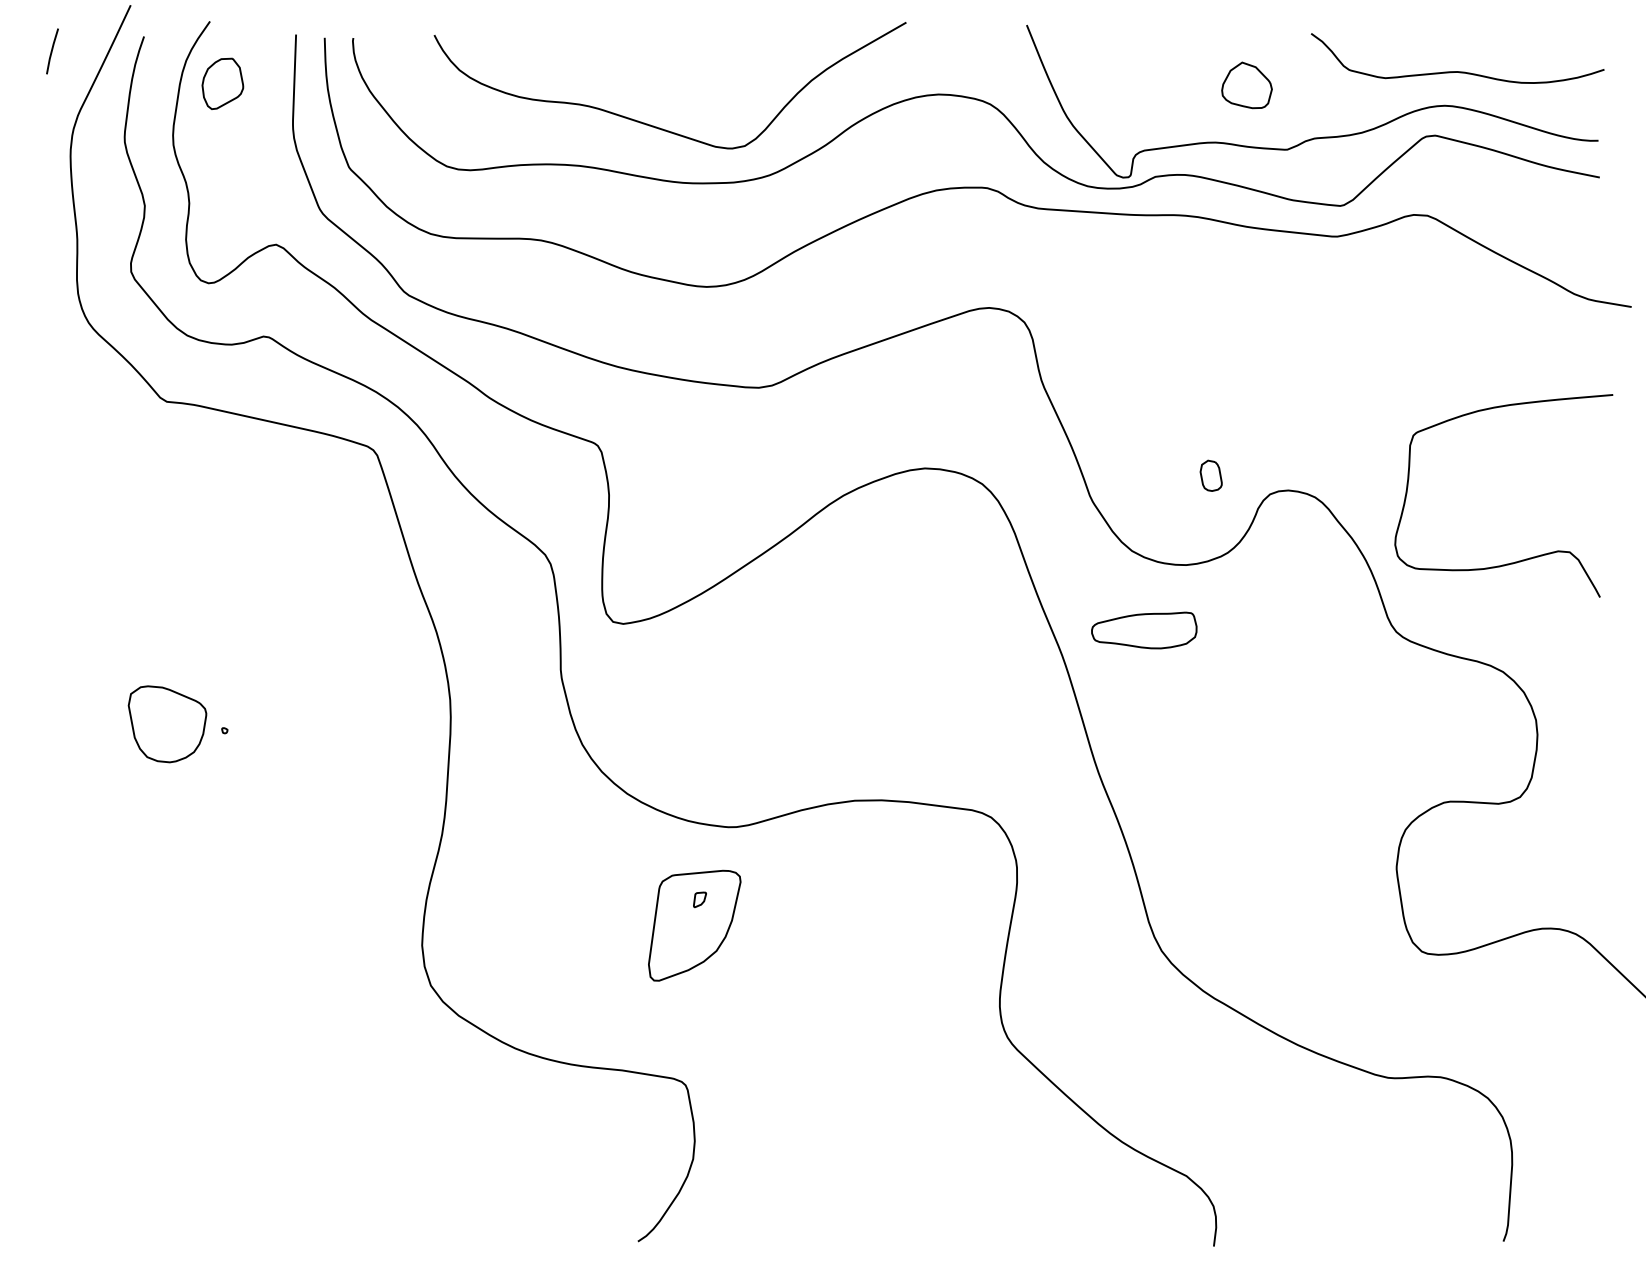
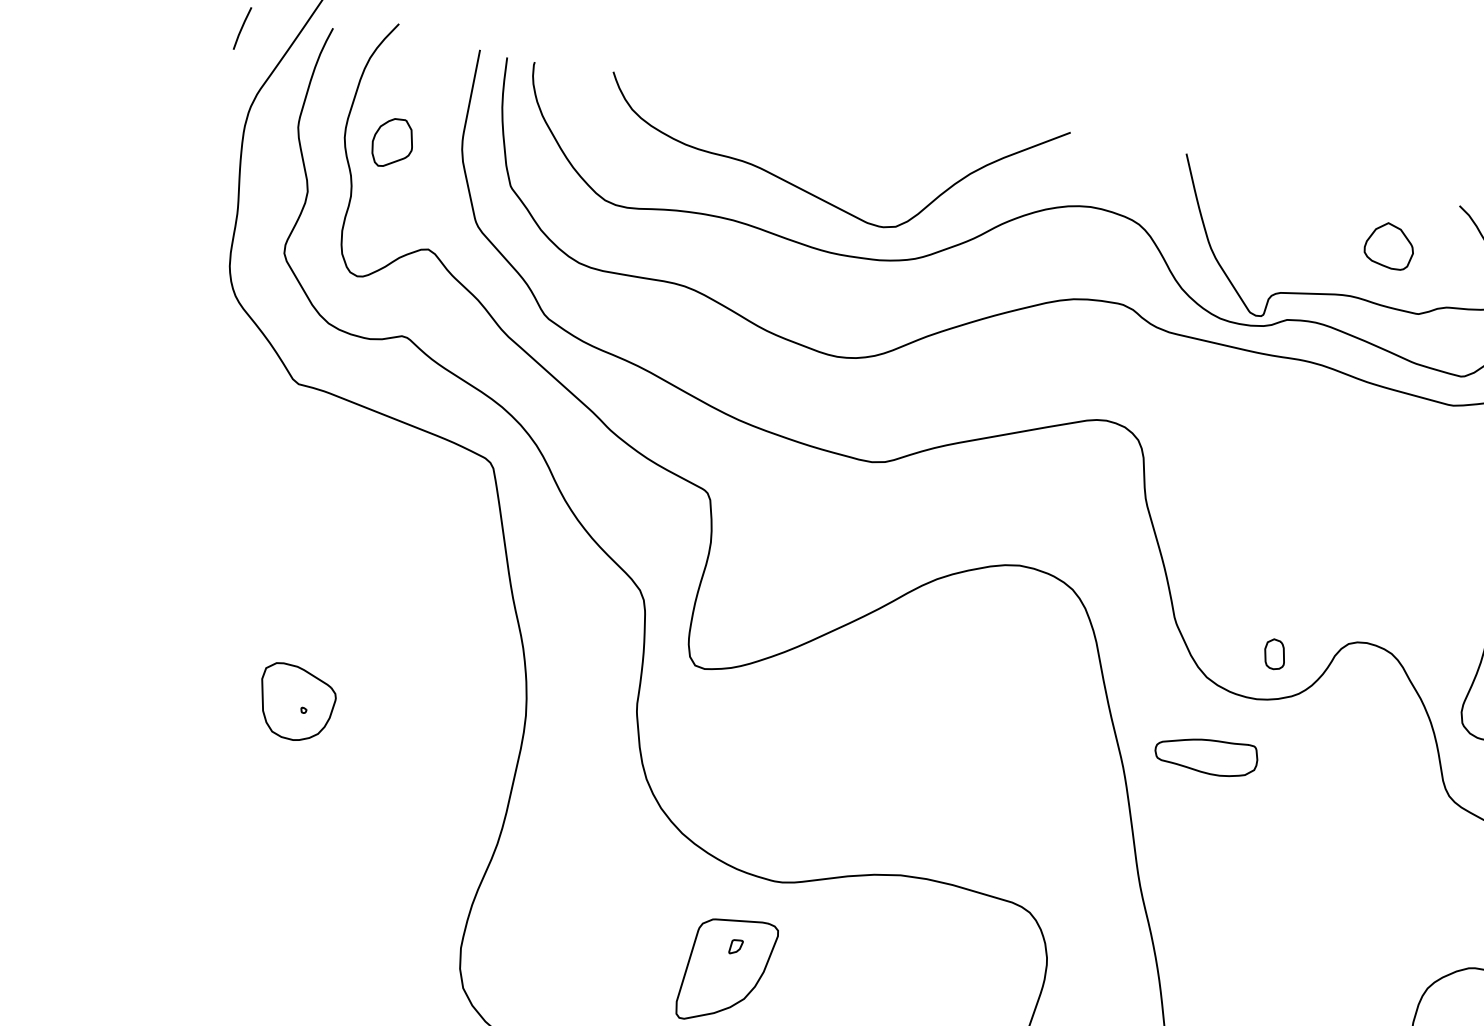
part: (222, 83) -> (392, 142), moved
part: (1210, 475) -> (1274, 653), moved
part: (167, 724) -> (296, 703), moved

